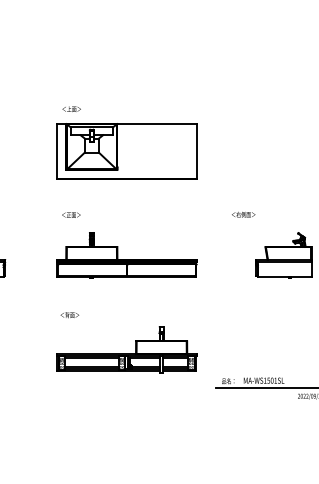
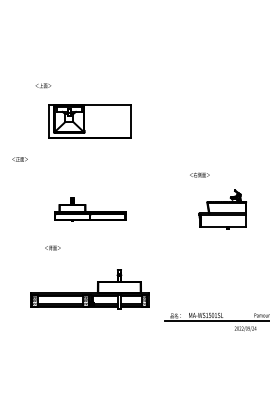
part: (126, 151) -> (89, 121), size x0.7
text: (243, 214) -> (199, 174), moved
text: (70, 215) -> (19, 159), moved
part: (127, 255) -> (90, 209), size x0.6
text: (69, 314) -> (52, 247), moved

